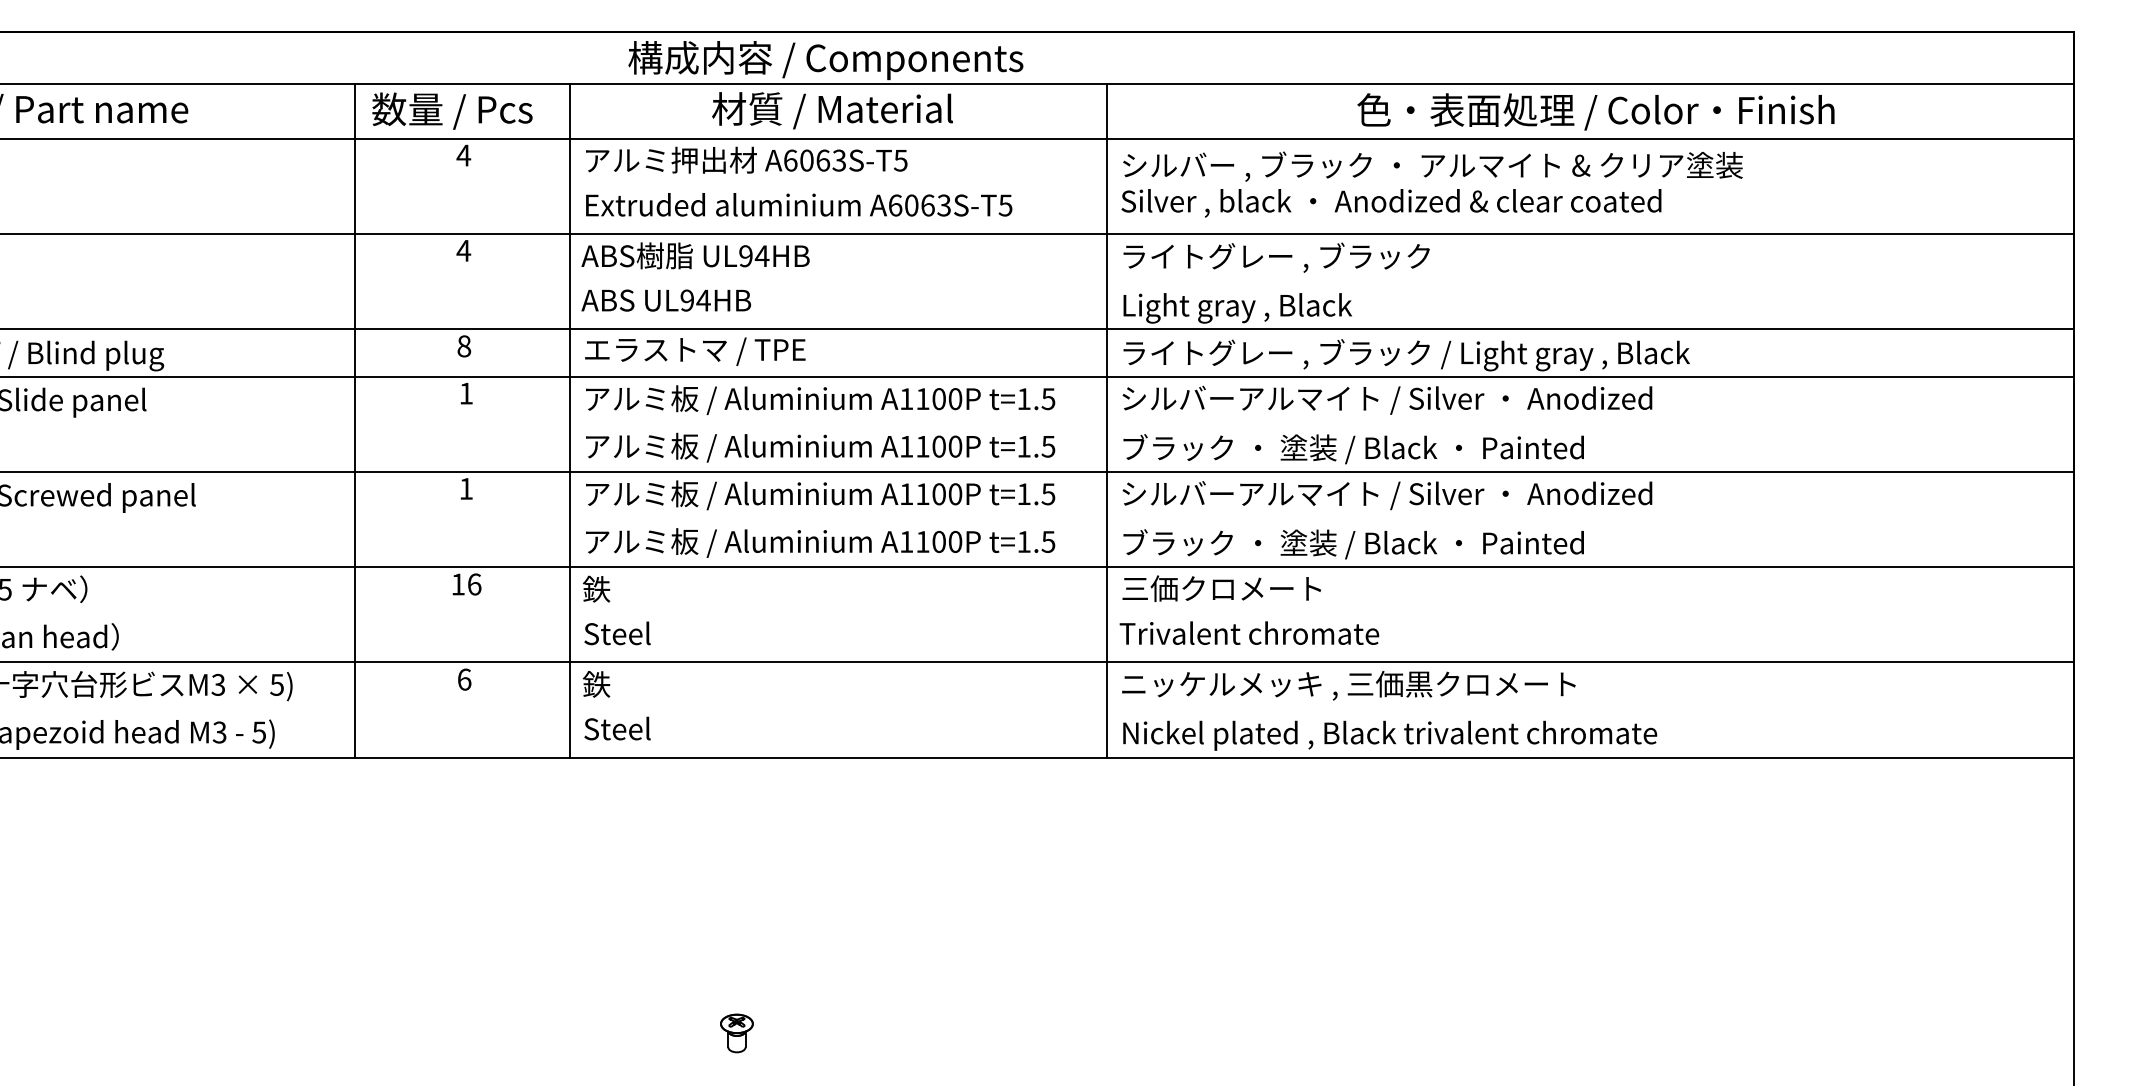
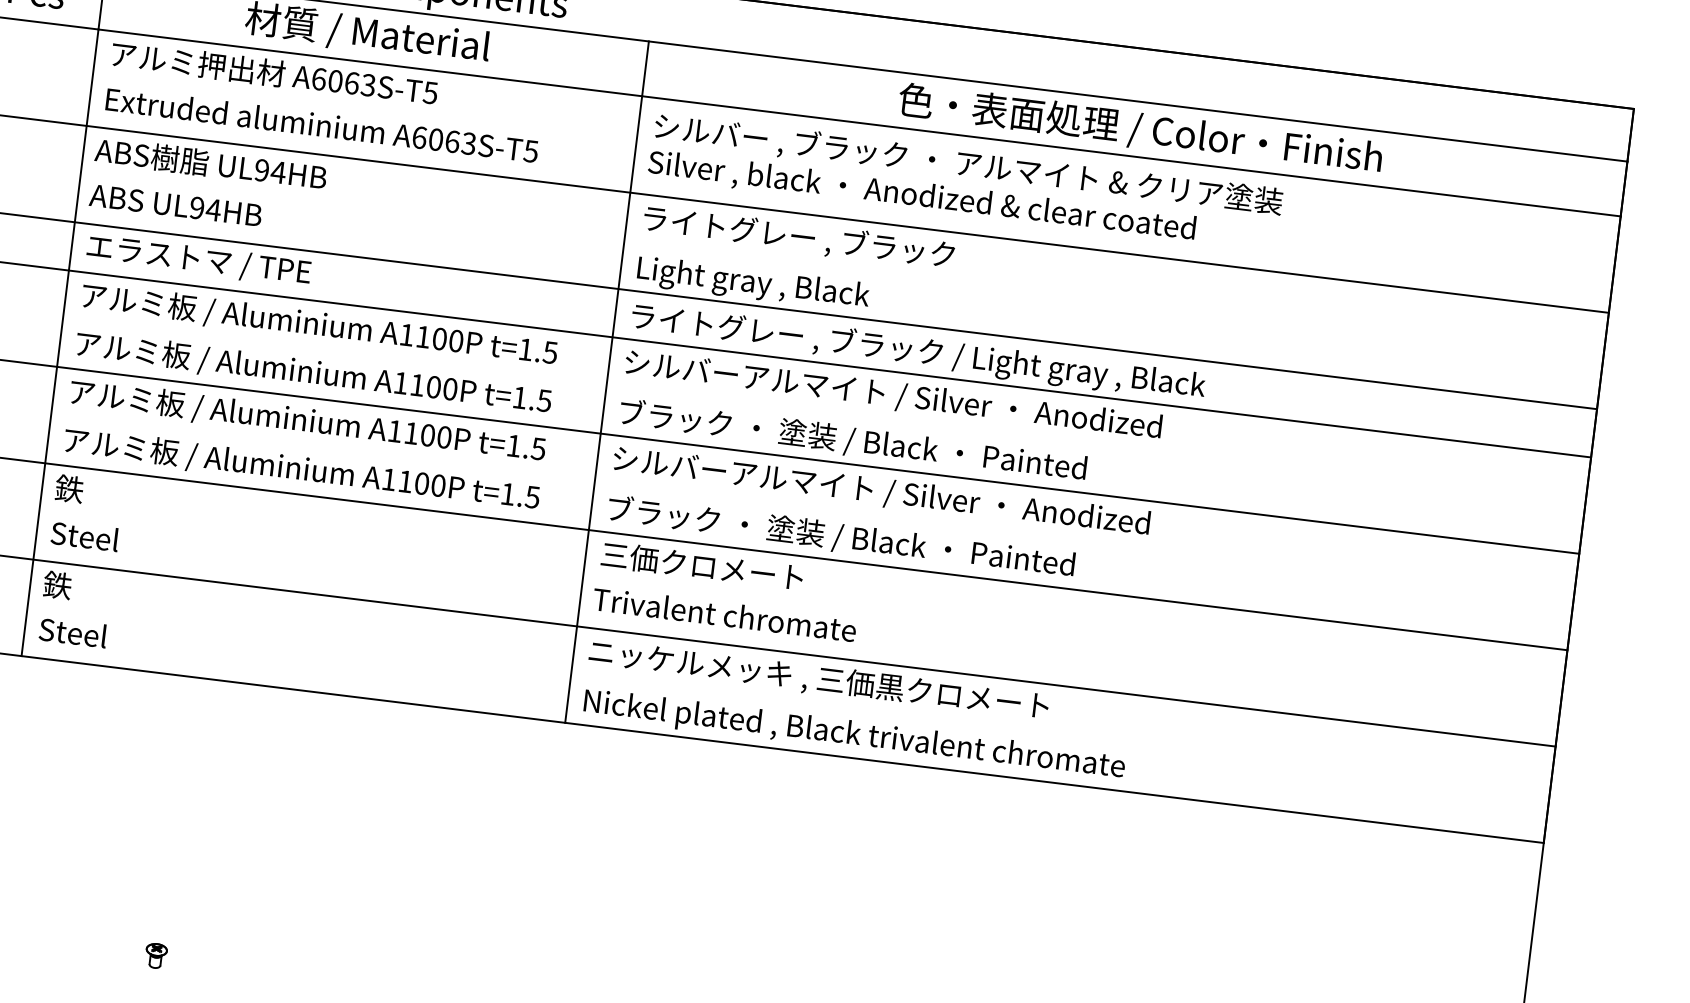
part: (736, 1033) -> (155, 956), size x0.62

